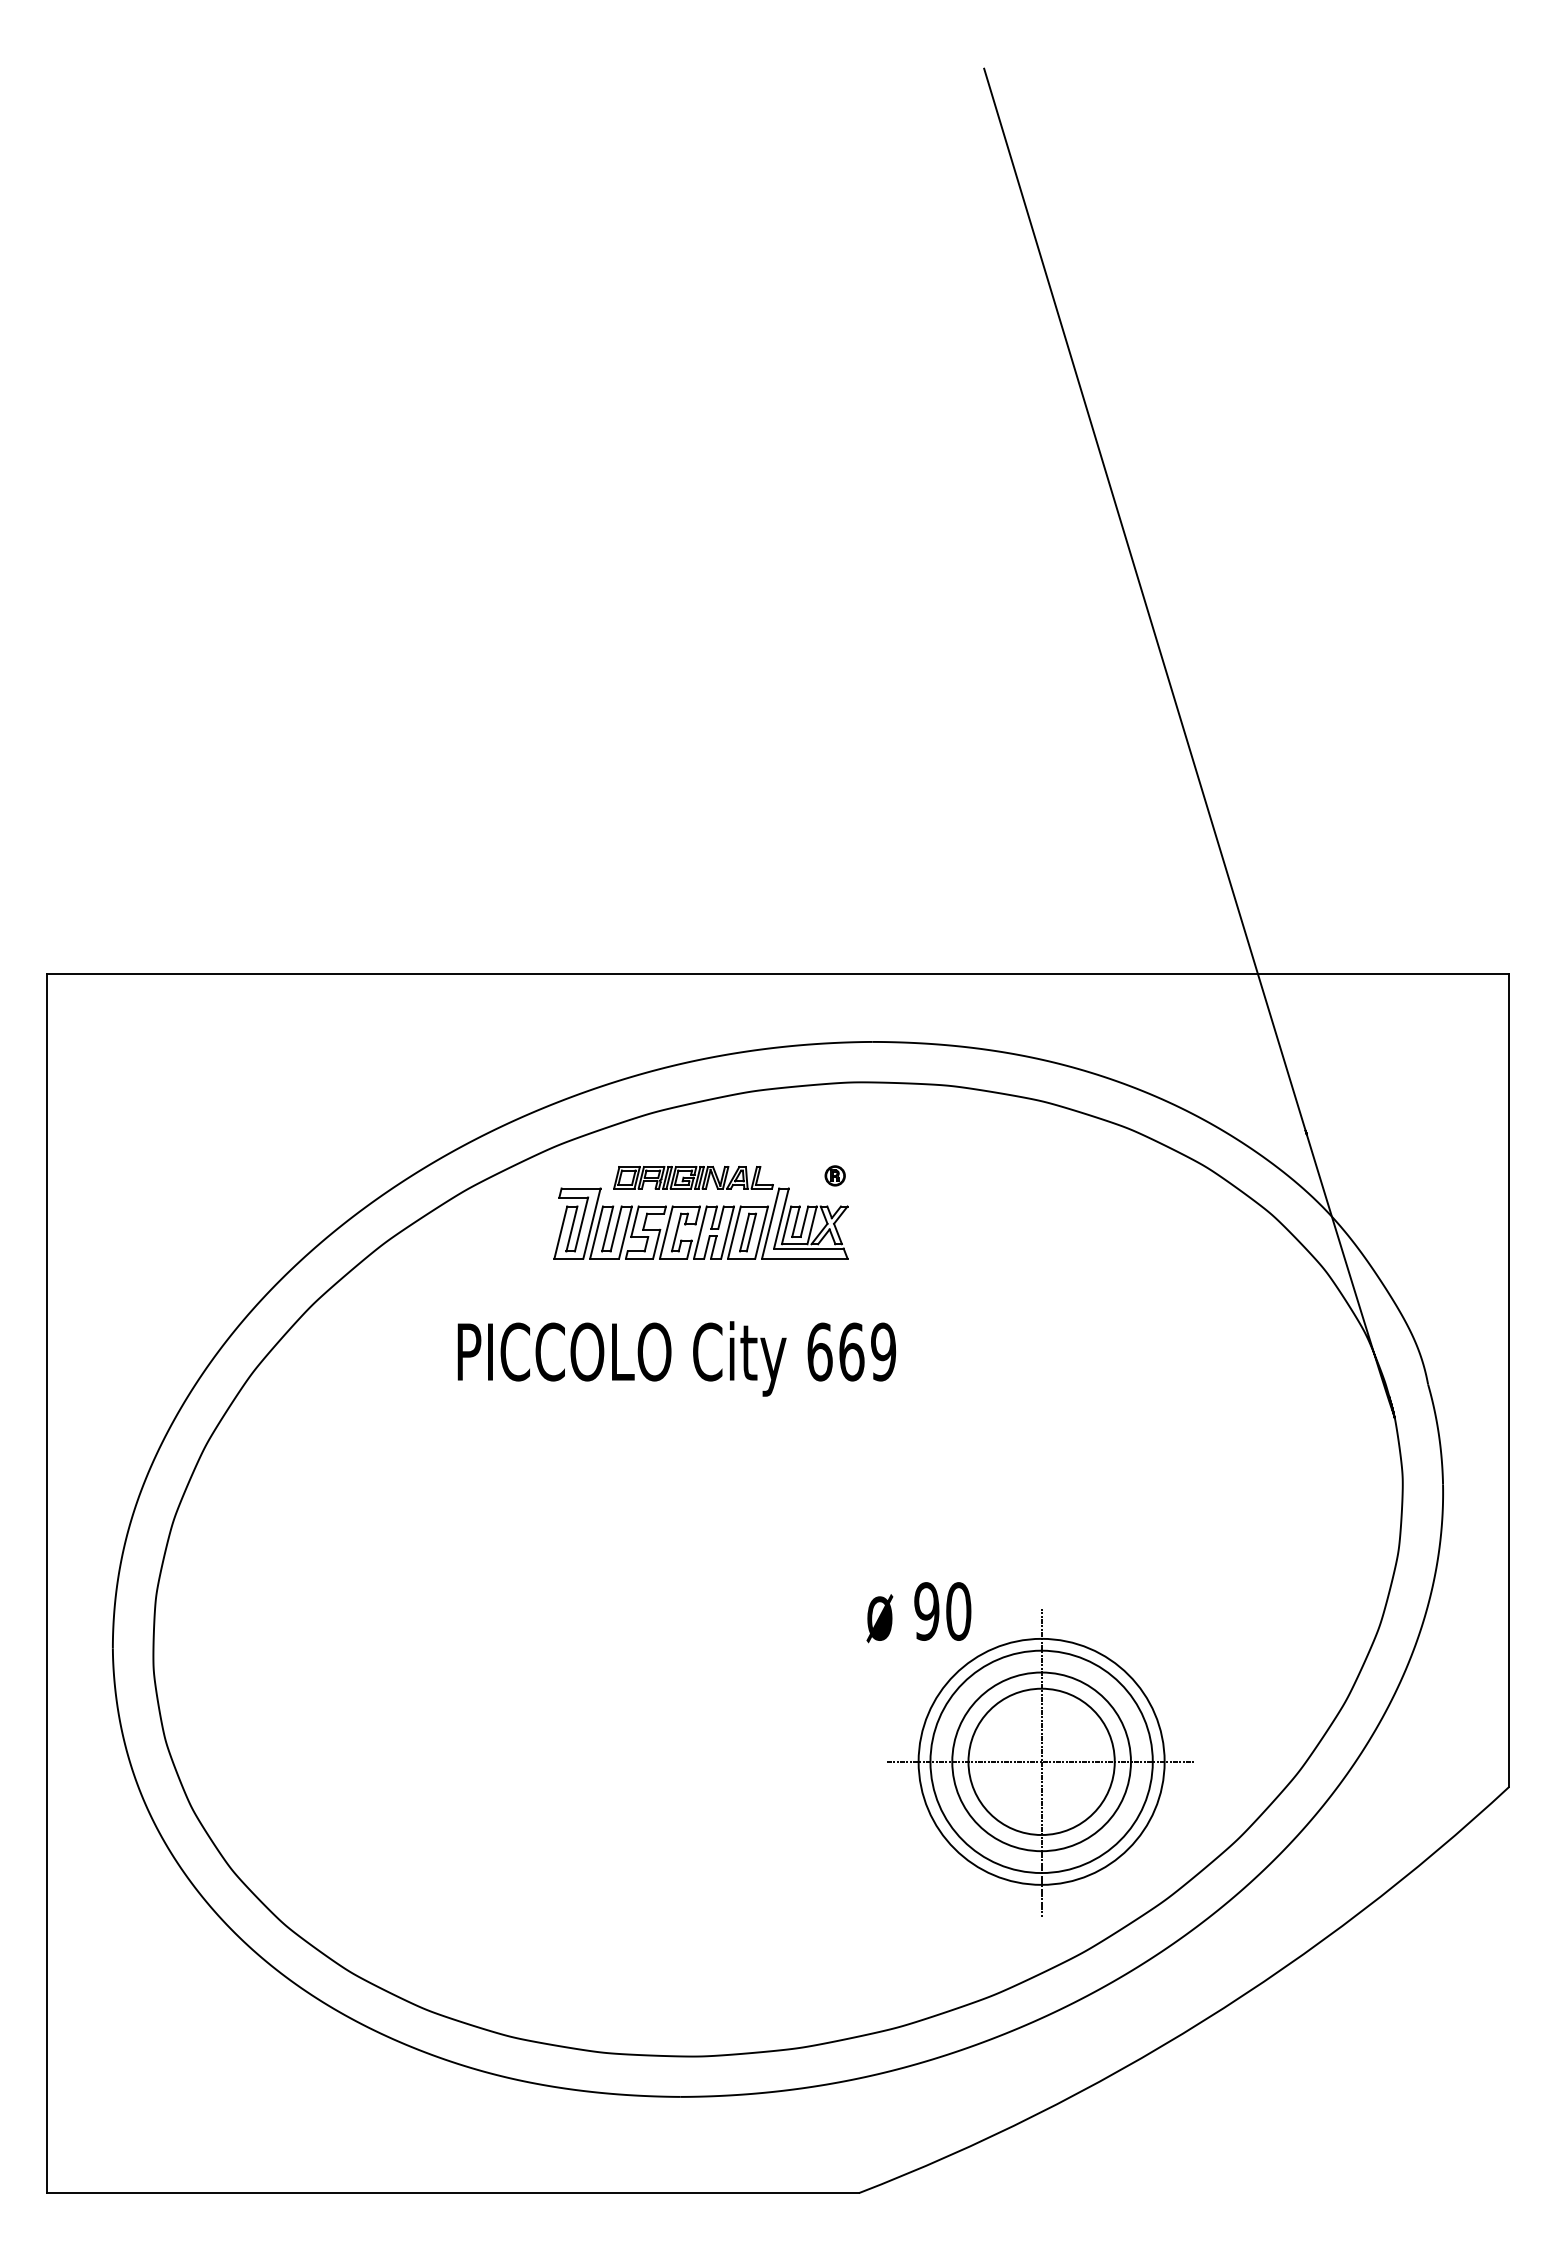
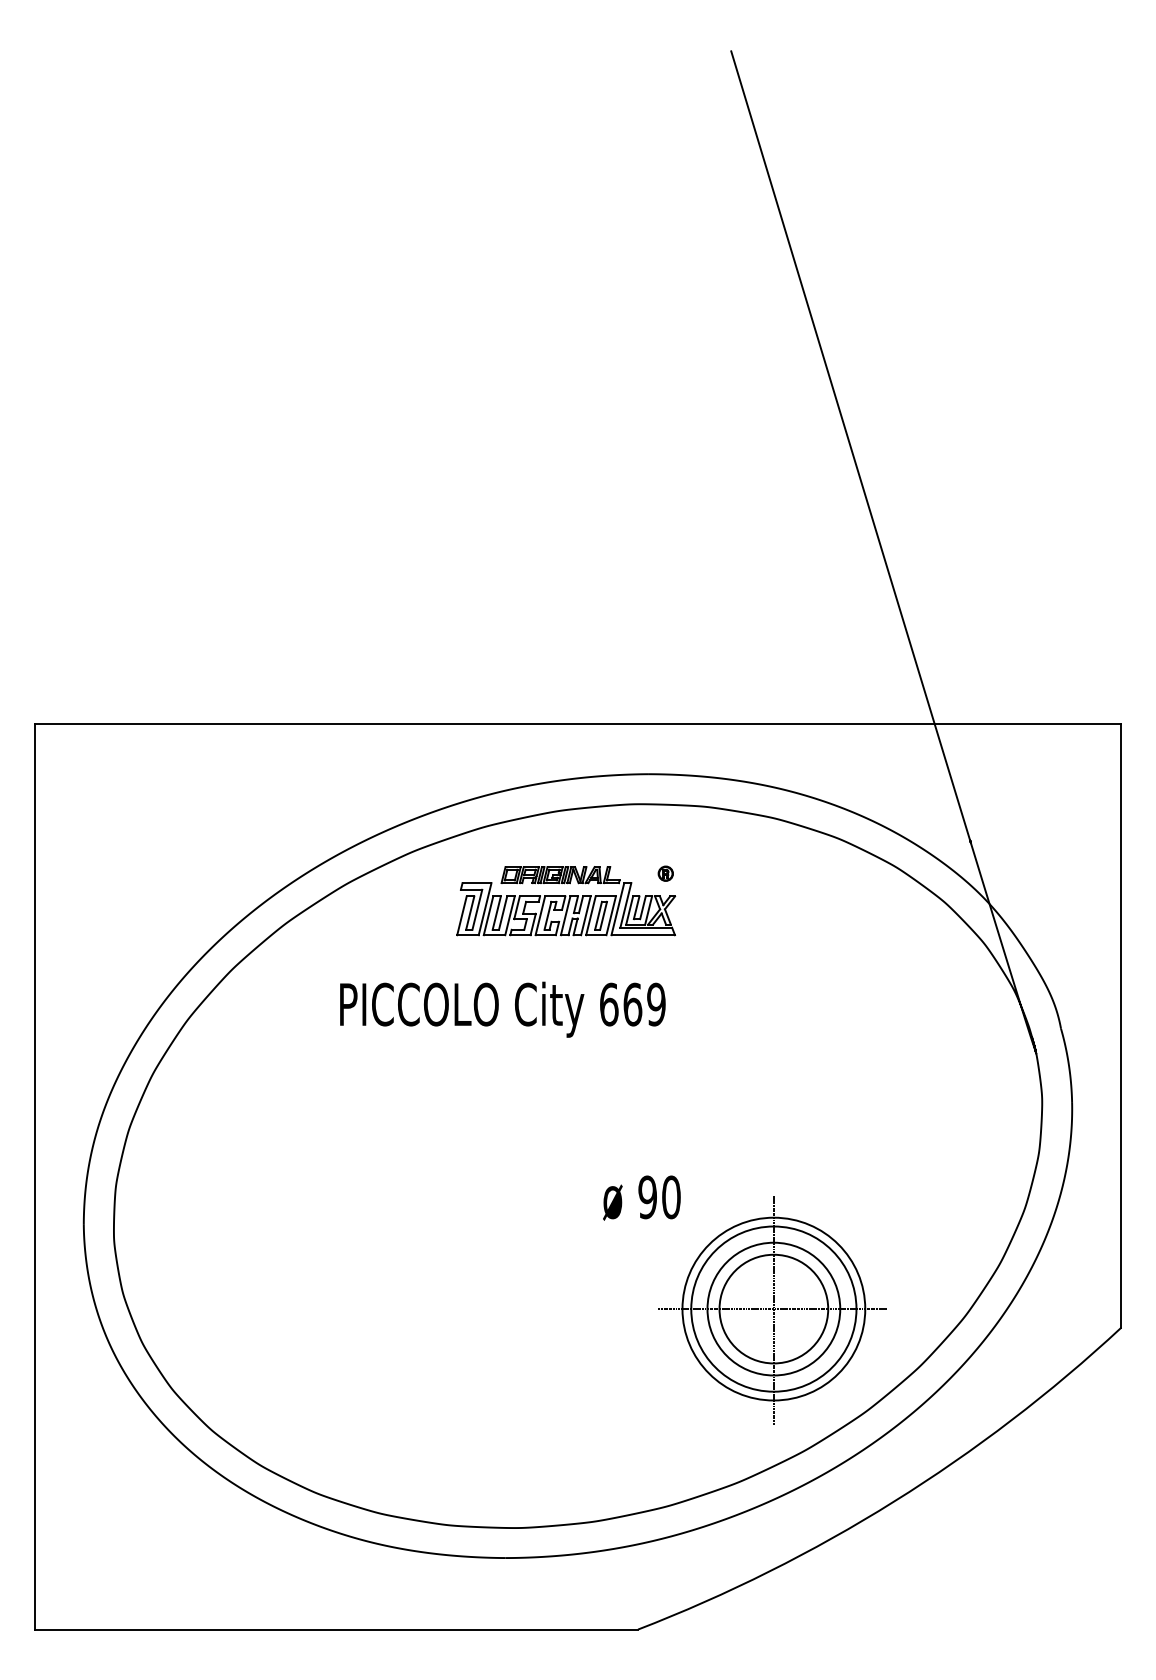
part: (700, 1212) -> (565, 900), moved
text: (918, 1612) -> (641, 1198), moved

